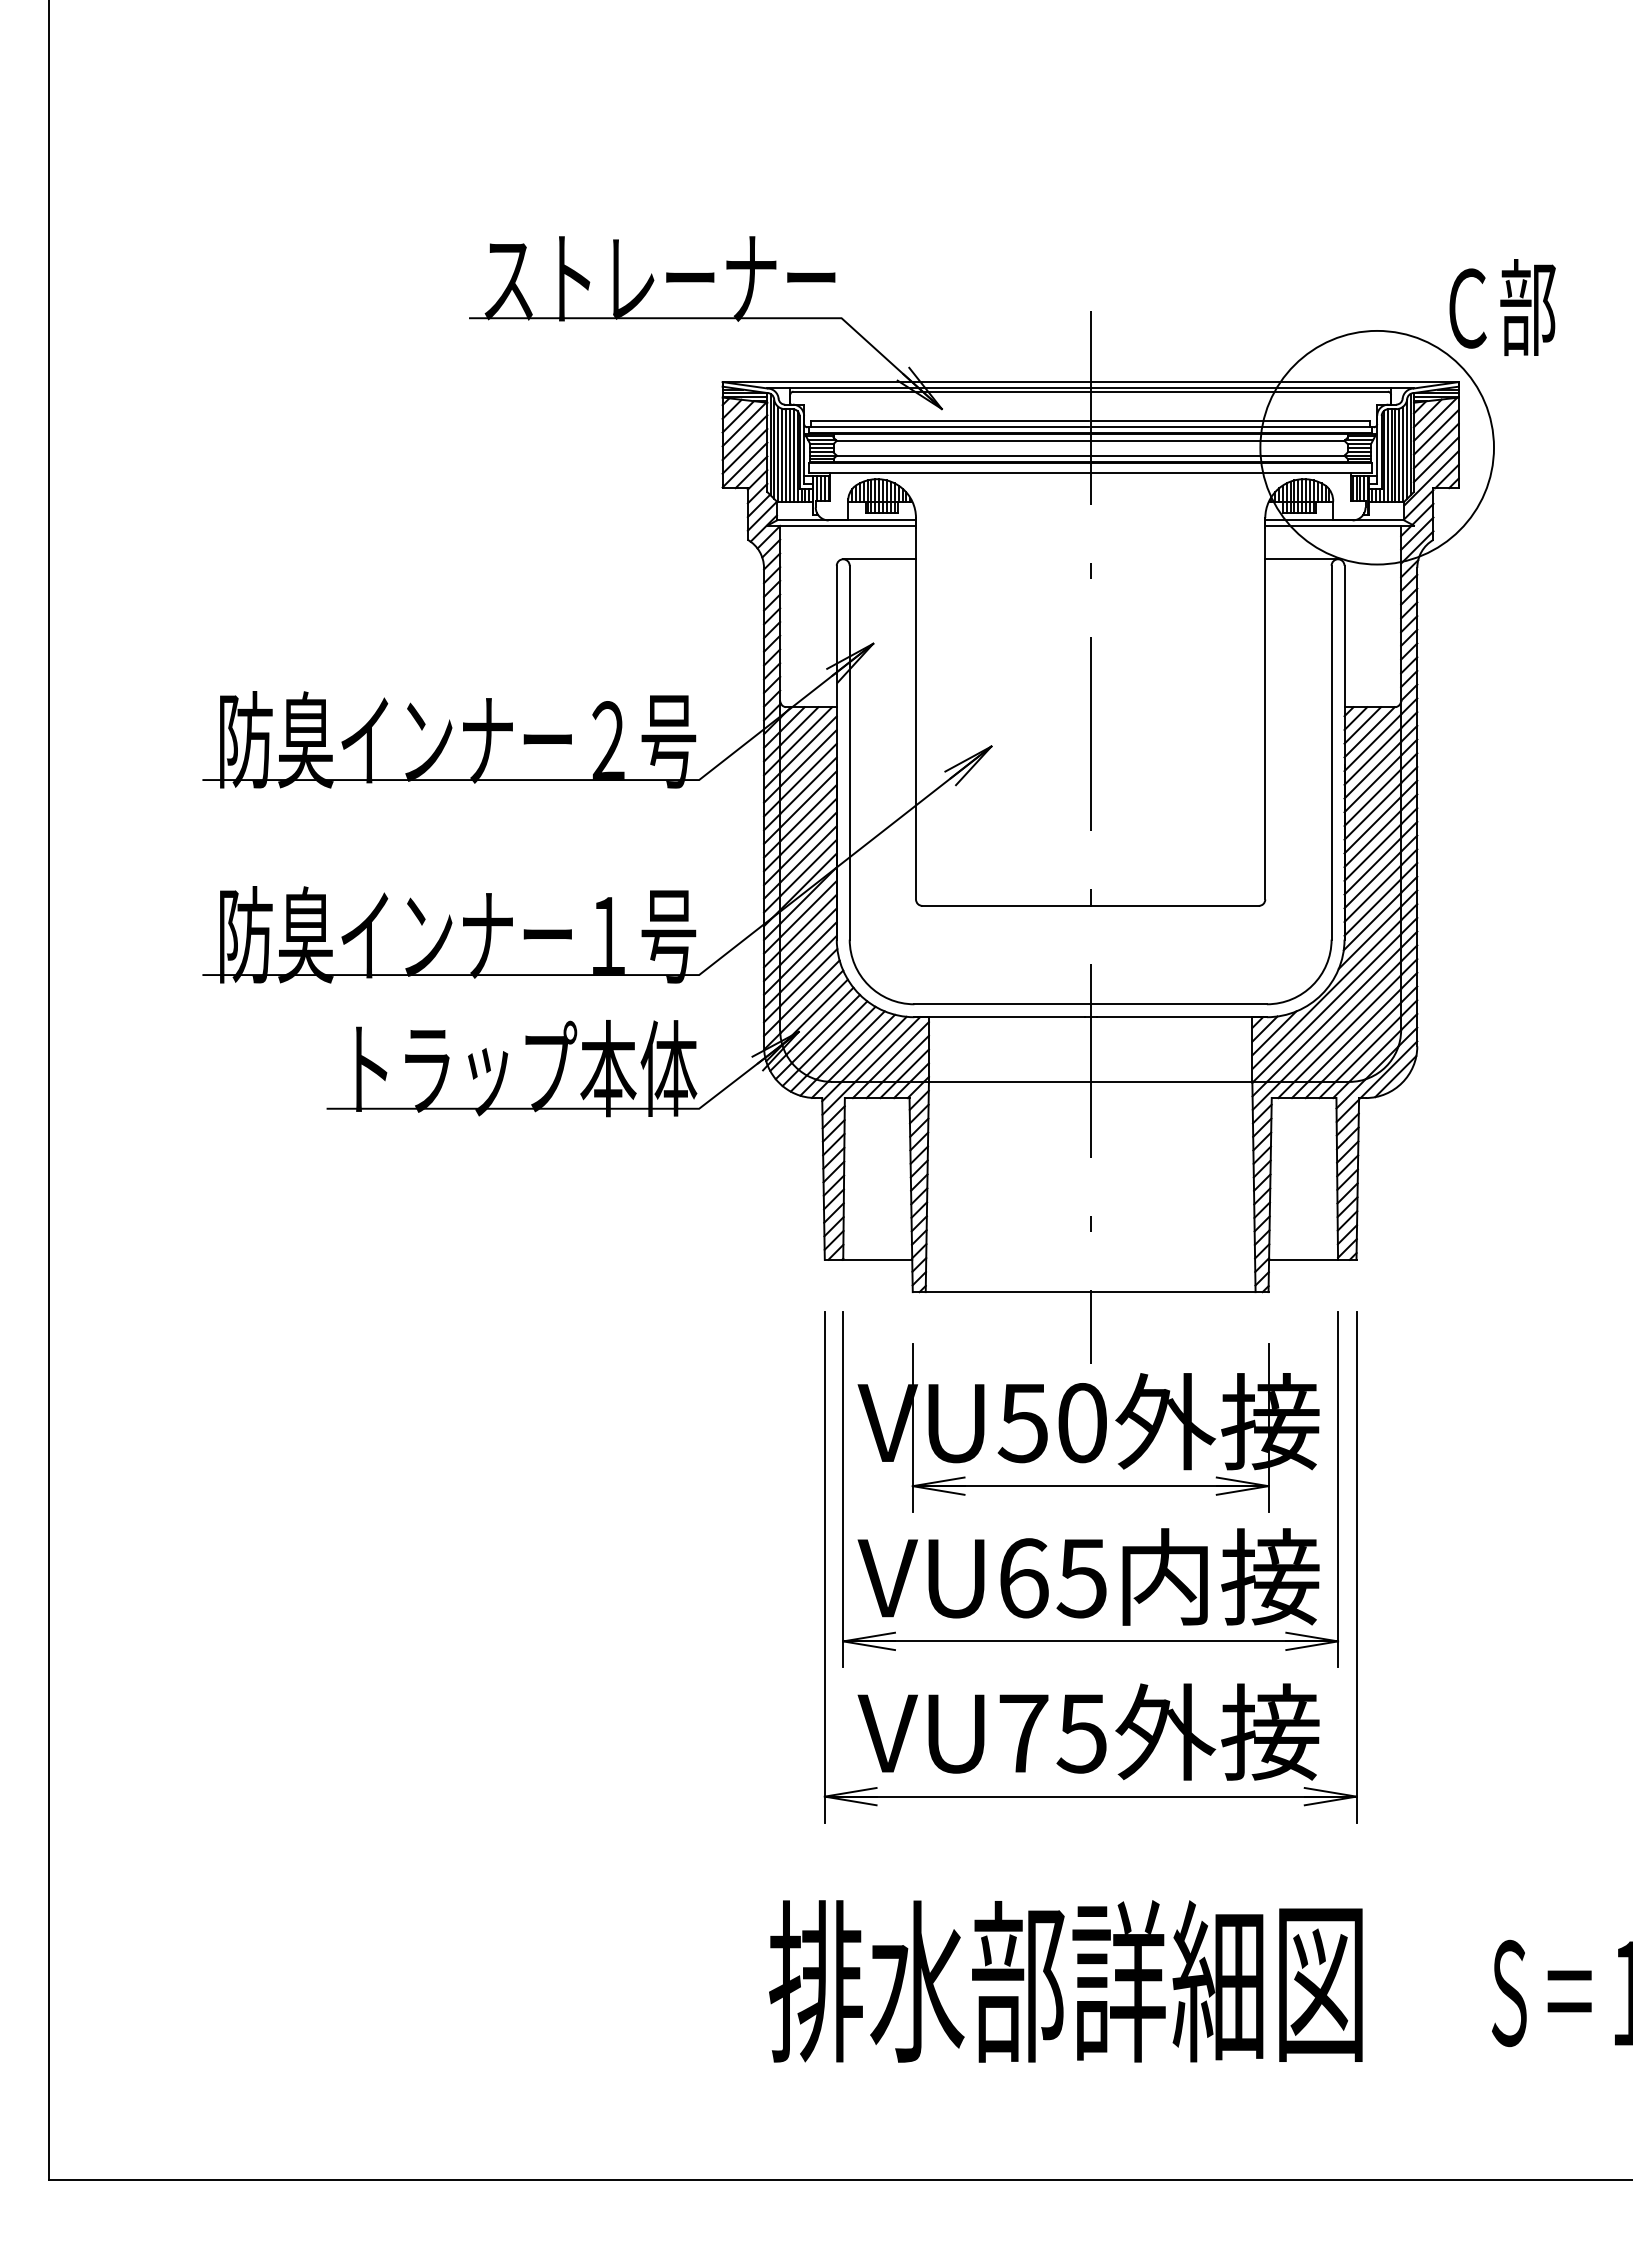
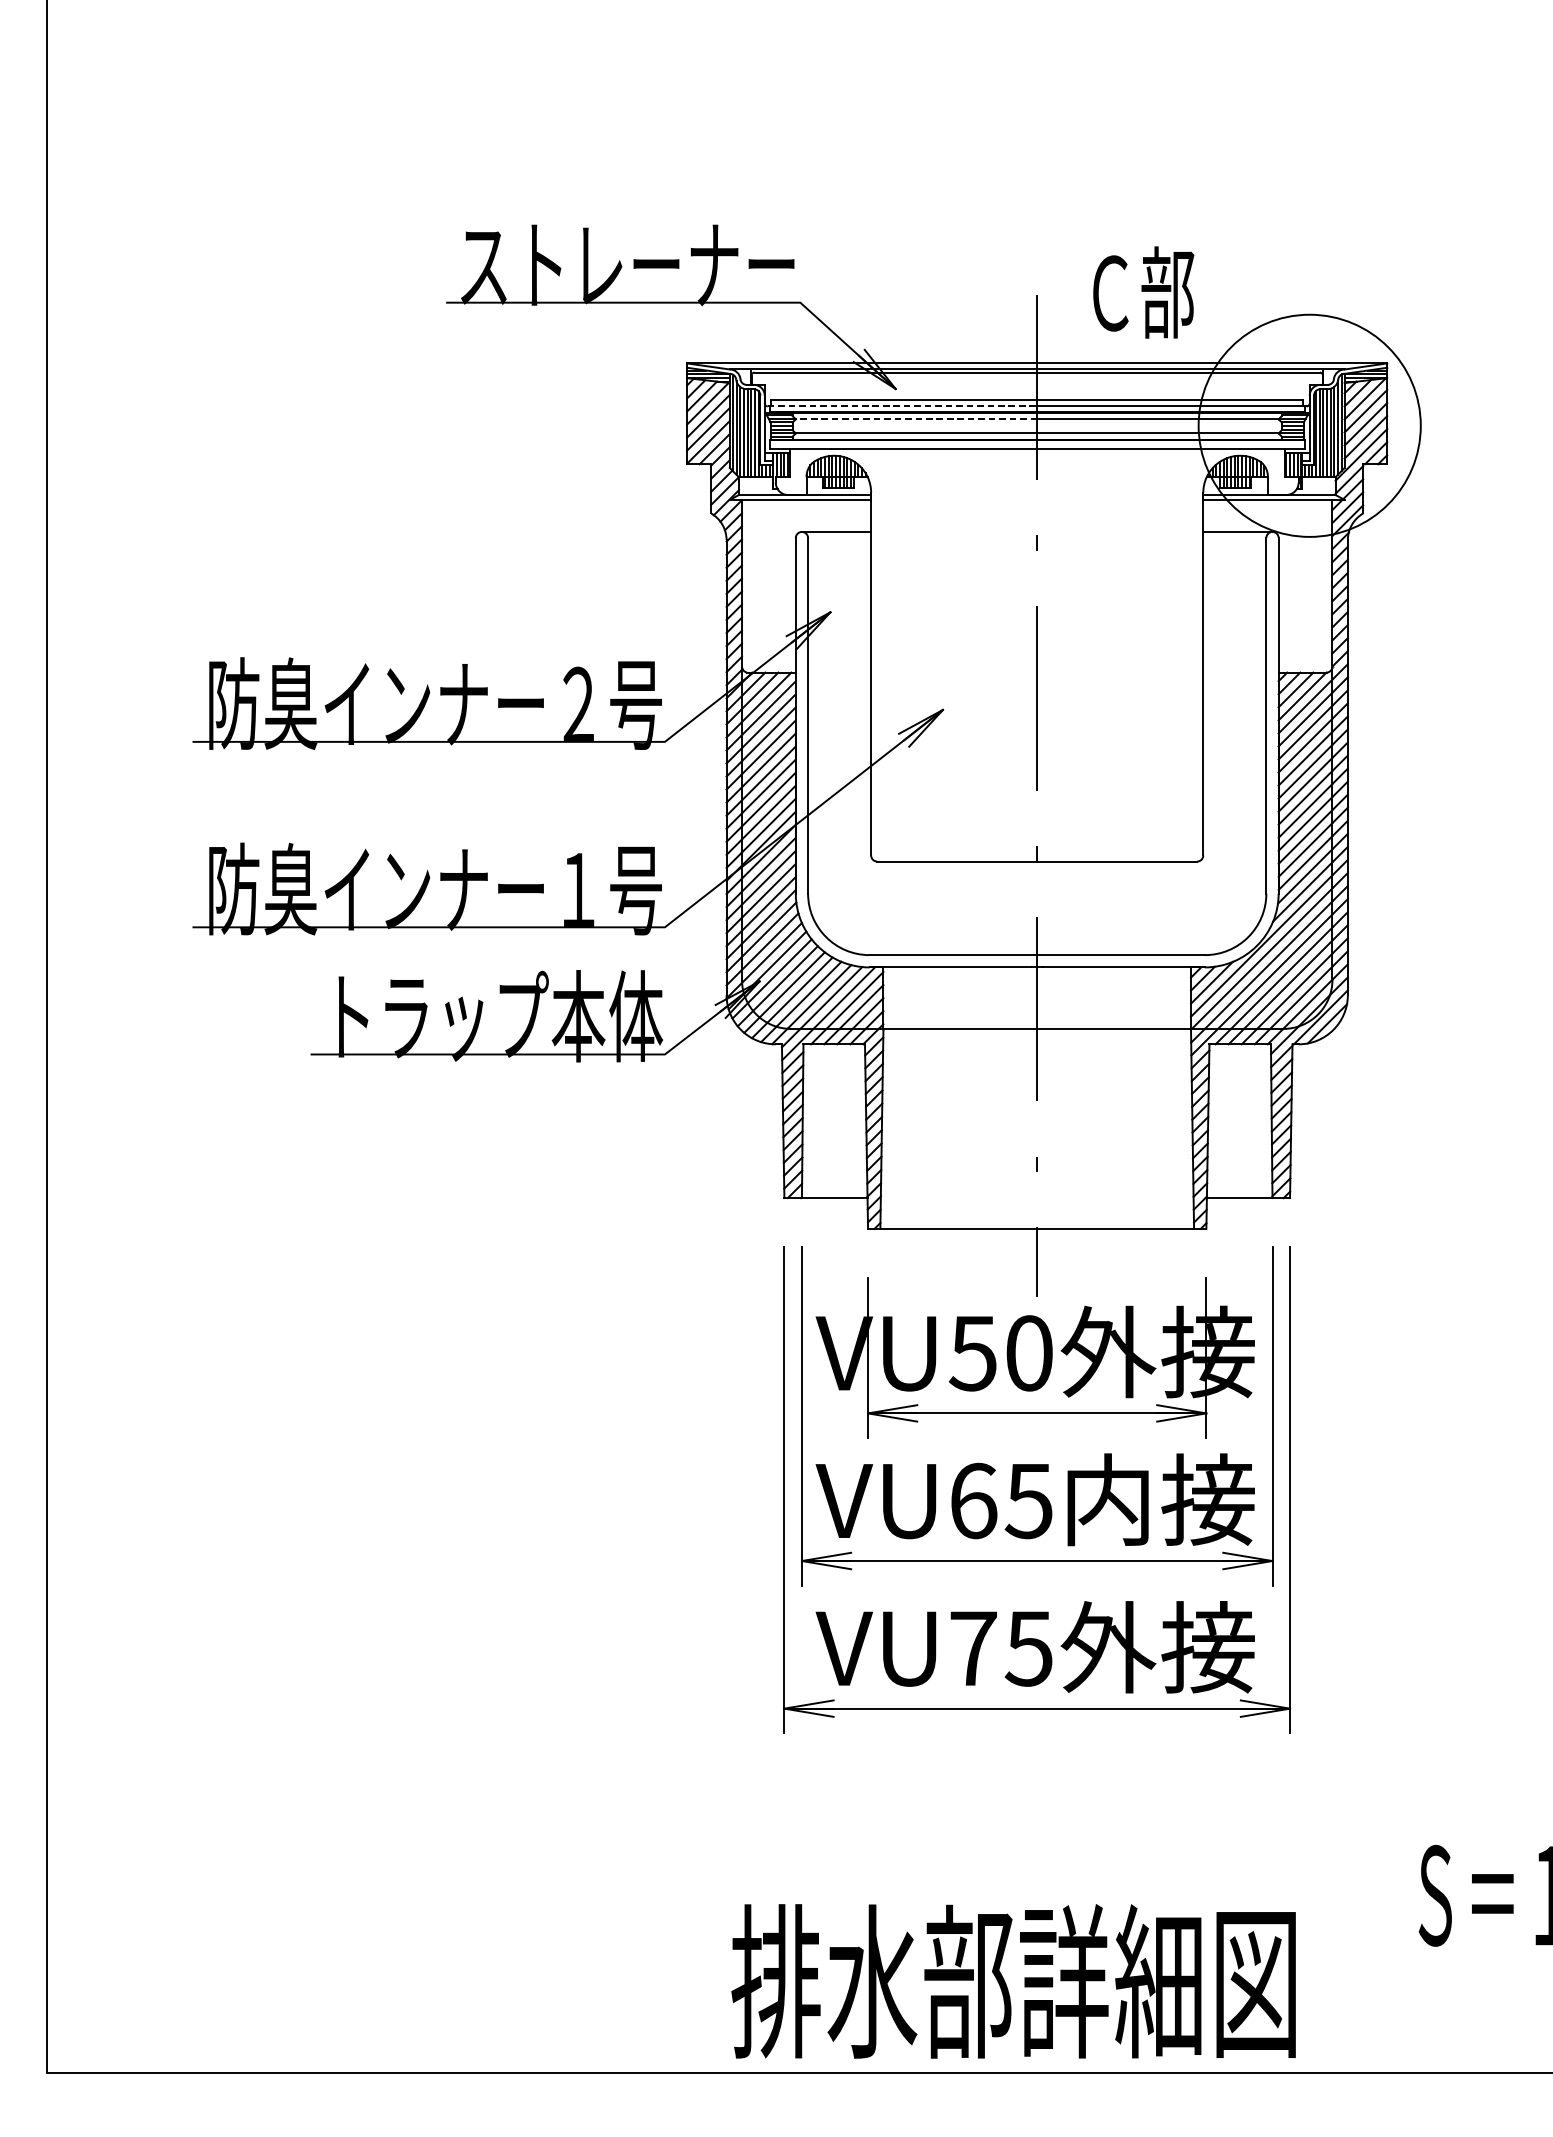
text: (1502, 307) -> (1143, 292), moved
line: (947, 427) -> (901, 406), solid -> dashed
line: (963, 440) -> (916, 418), solid -> dashed
text: (1065, 1981) -> (1013, 1981), moved

